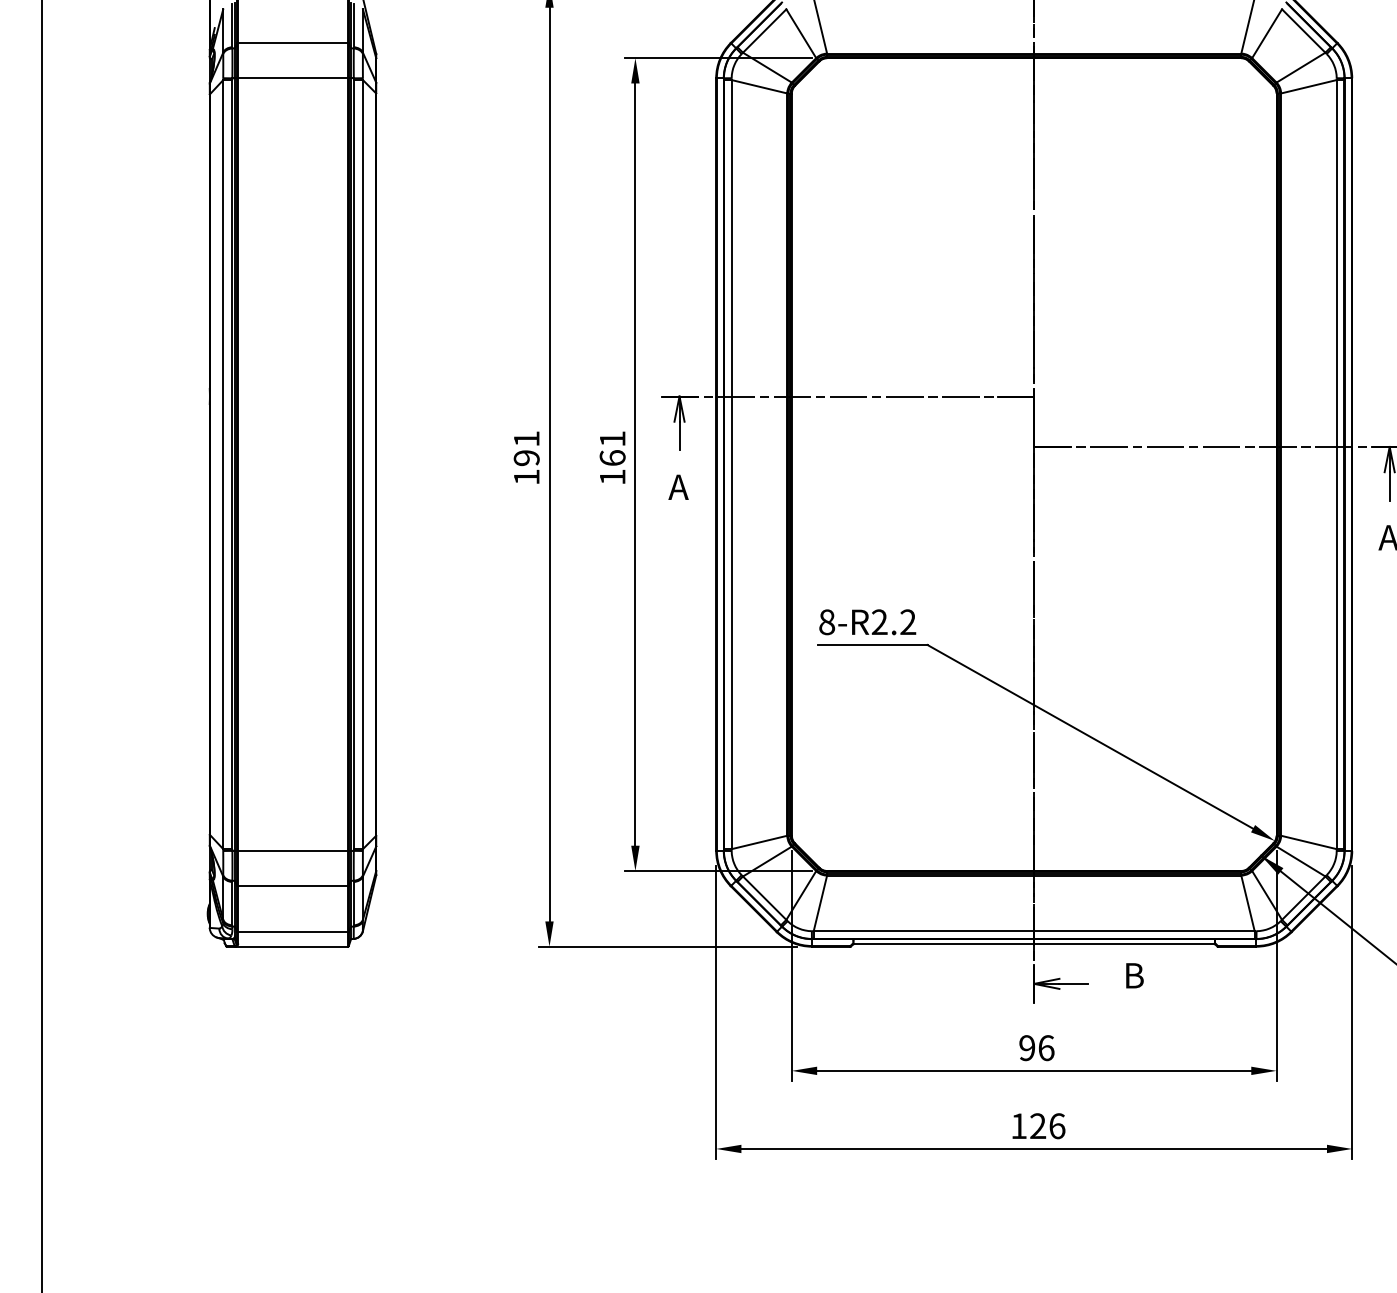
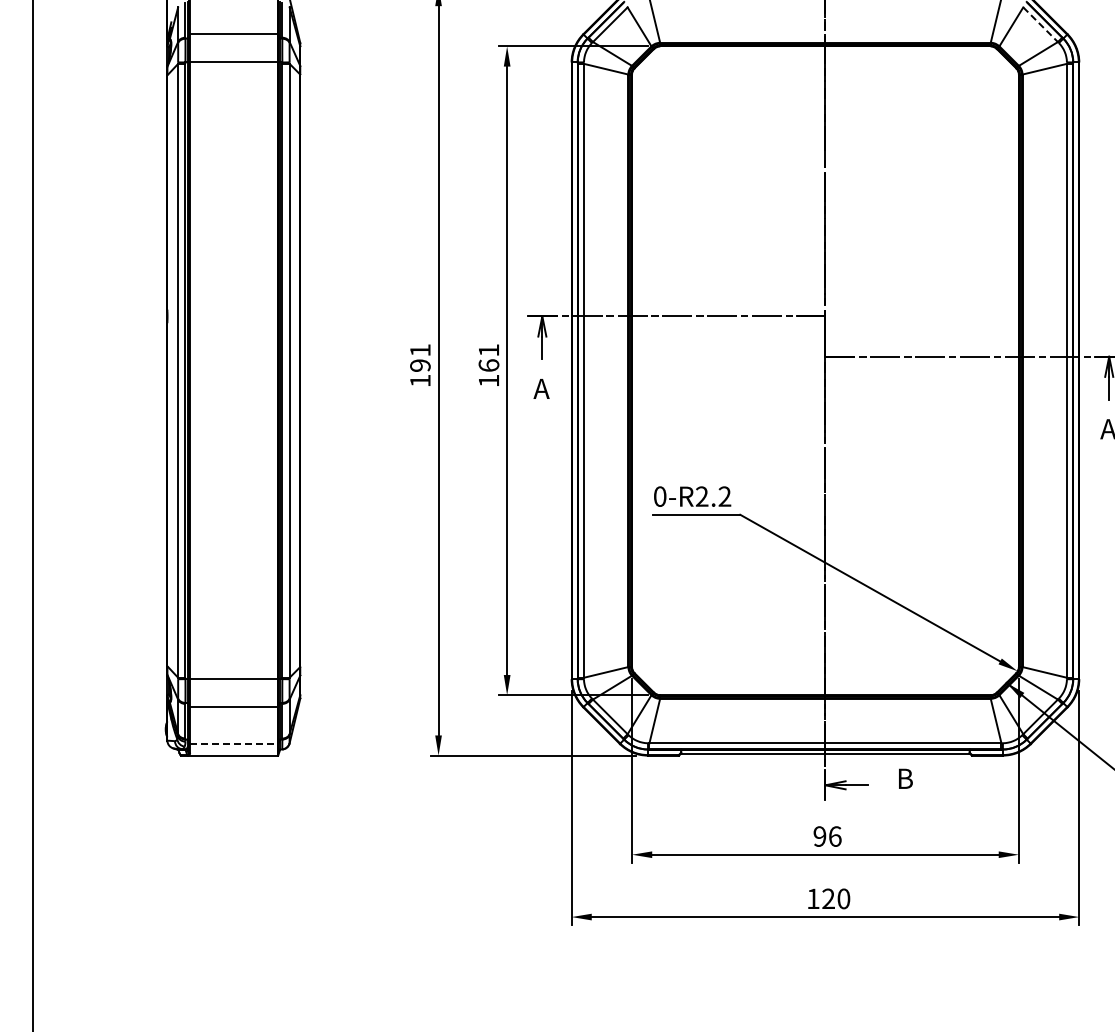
line: (1303, 32) -> (1040, 25), solid -> dashed
text: (827, 622) -> (660, 496), 8-R2.2 -> 0-R2.2
line: (292, 931) -> (233, 743), solid -> dashed
text: (1056, 1125) -> (843, 898), 126 -> 120

